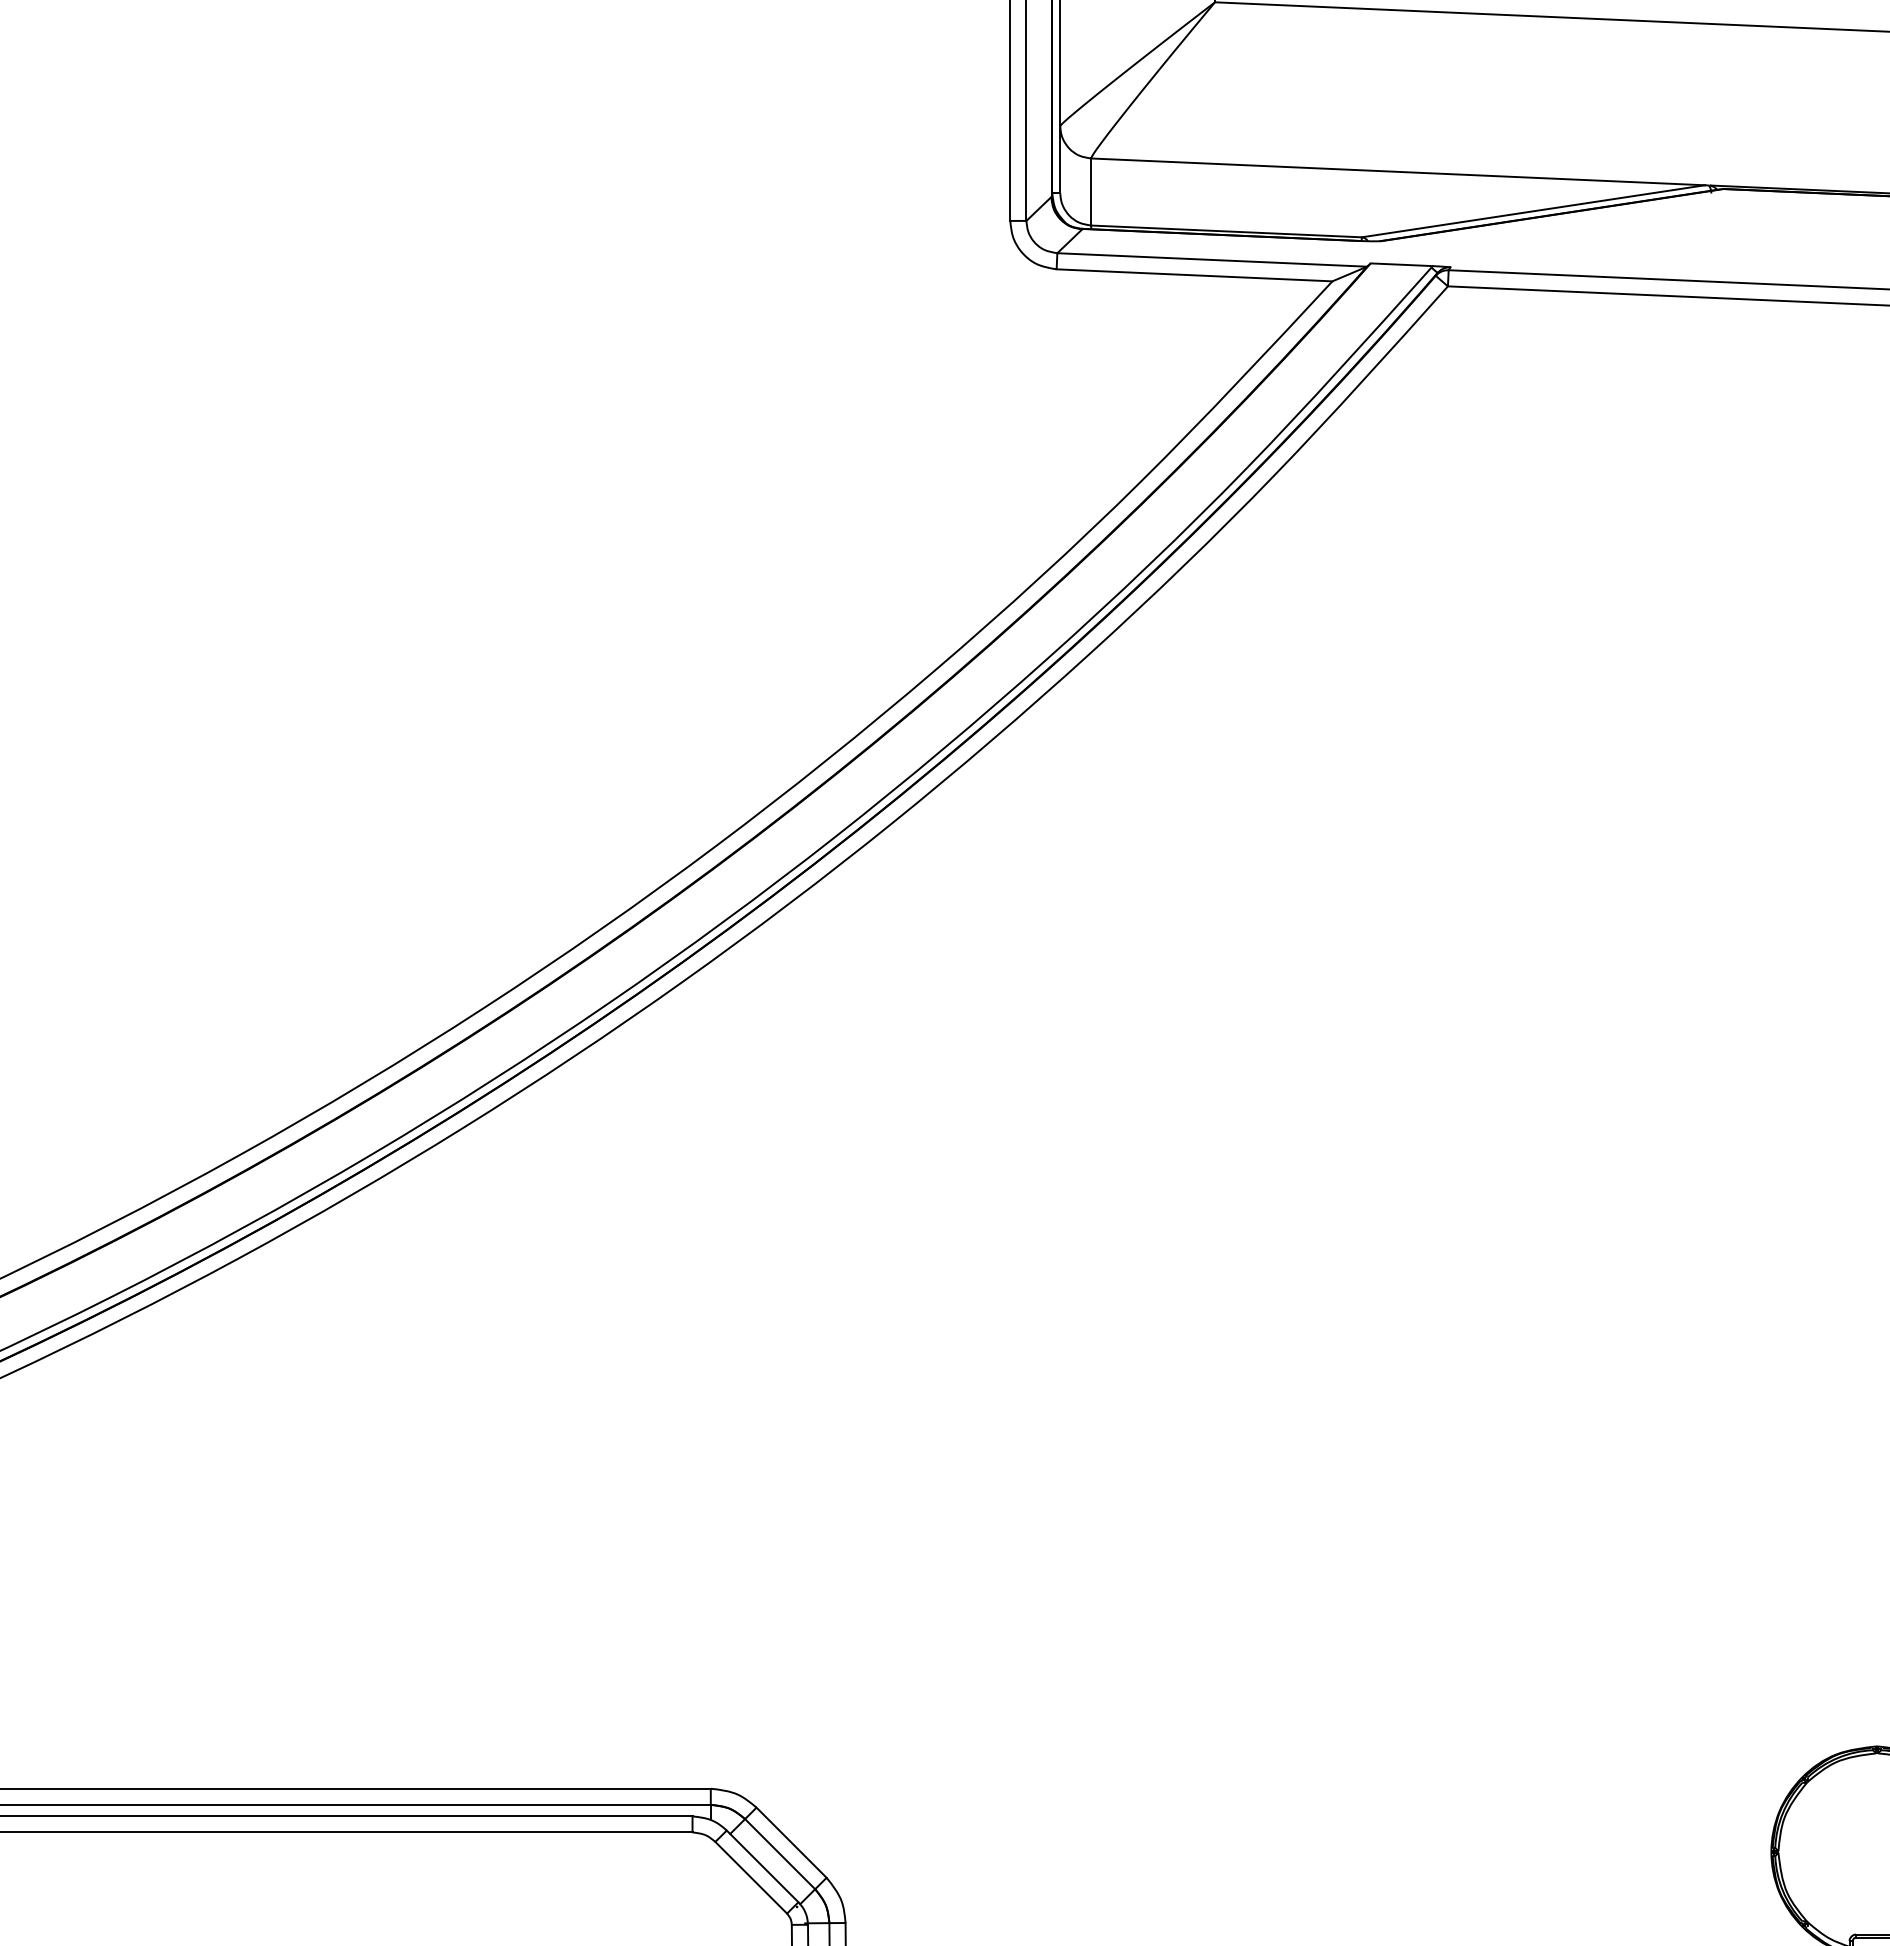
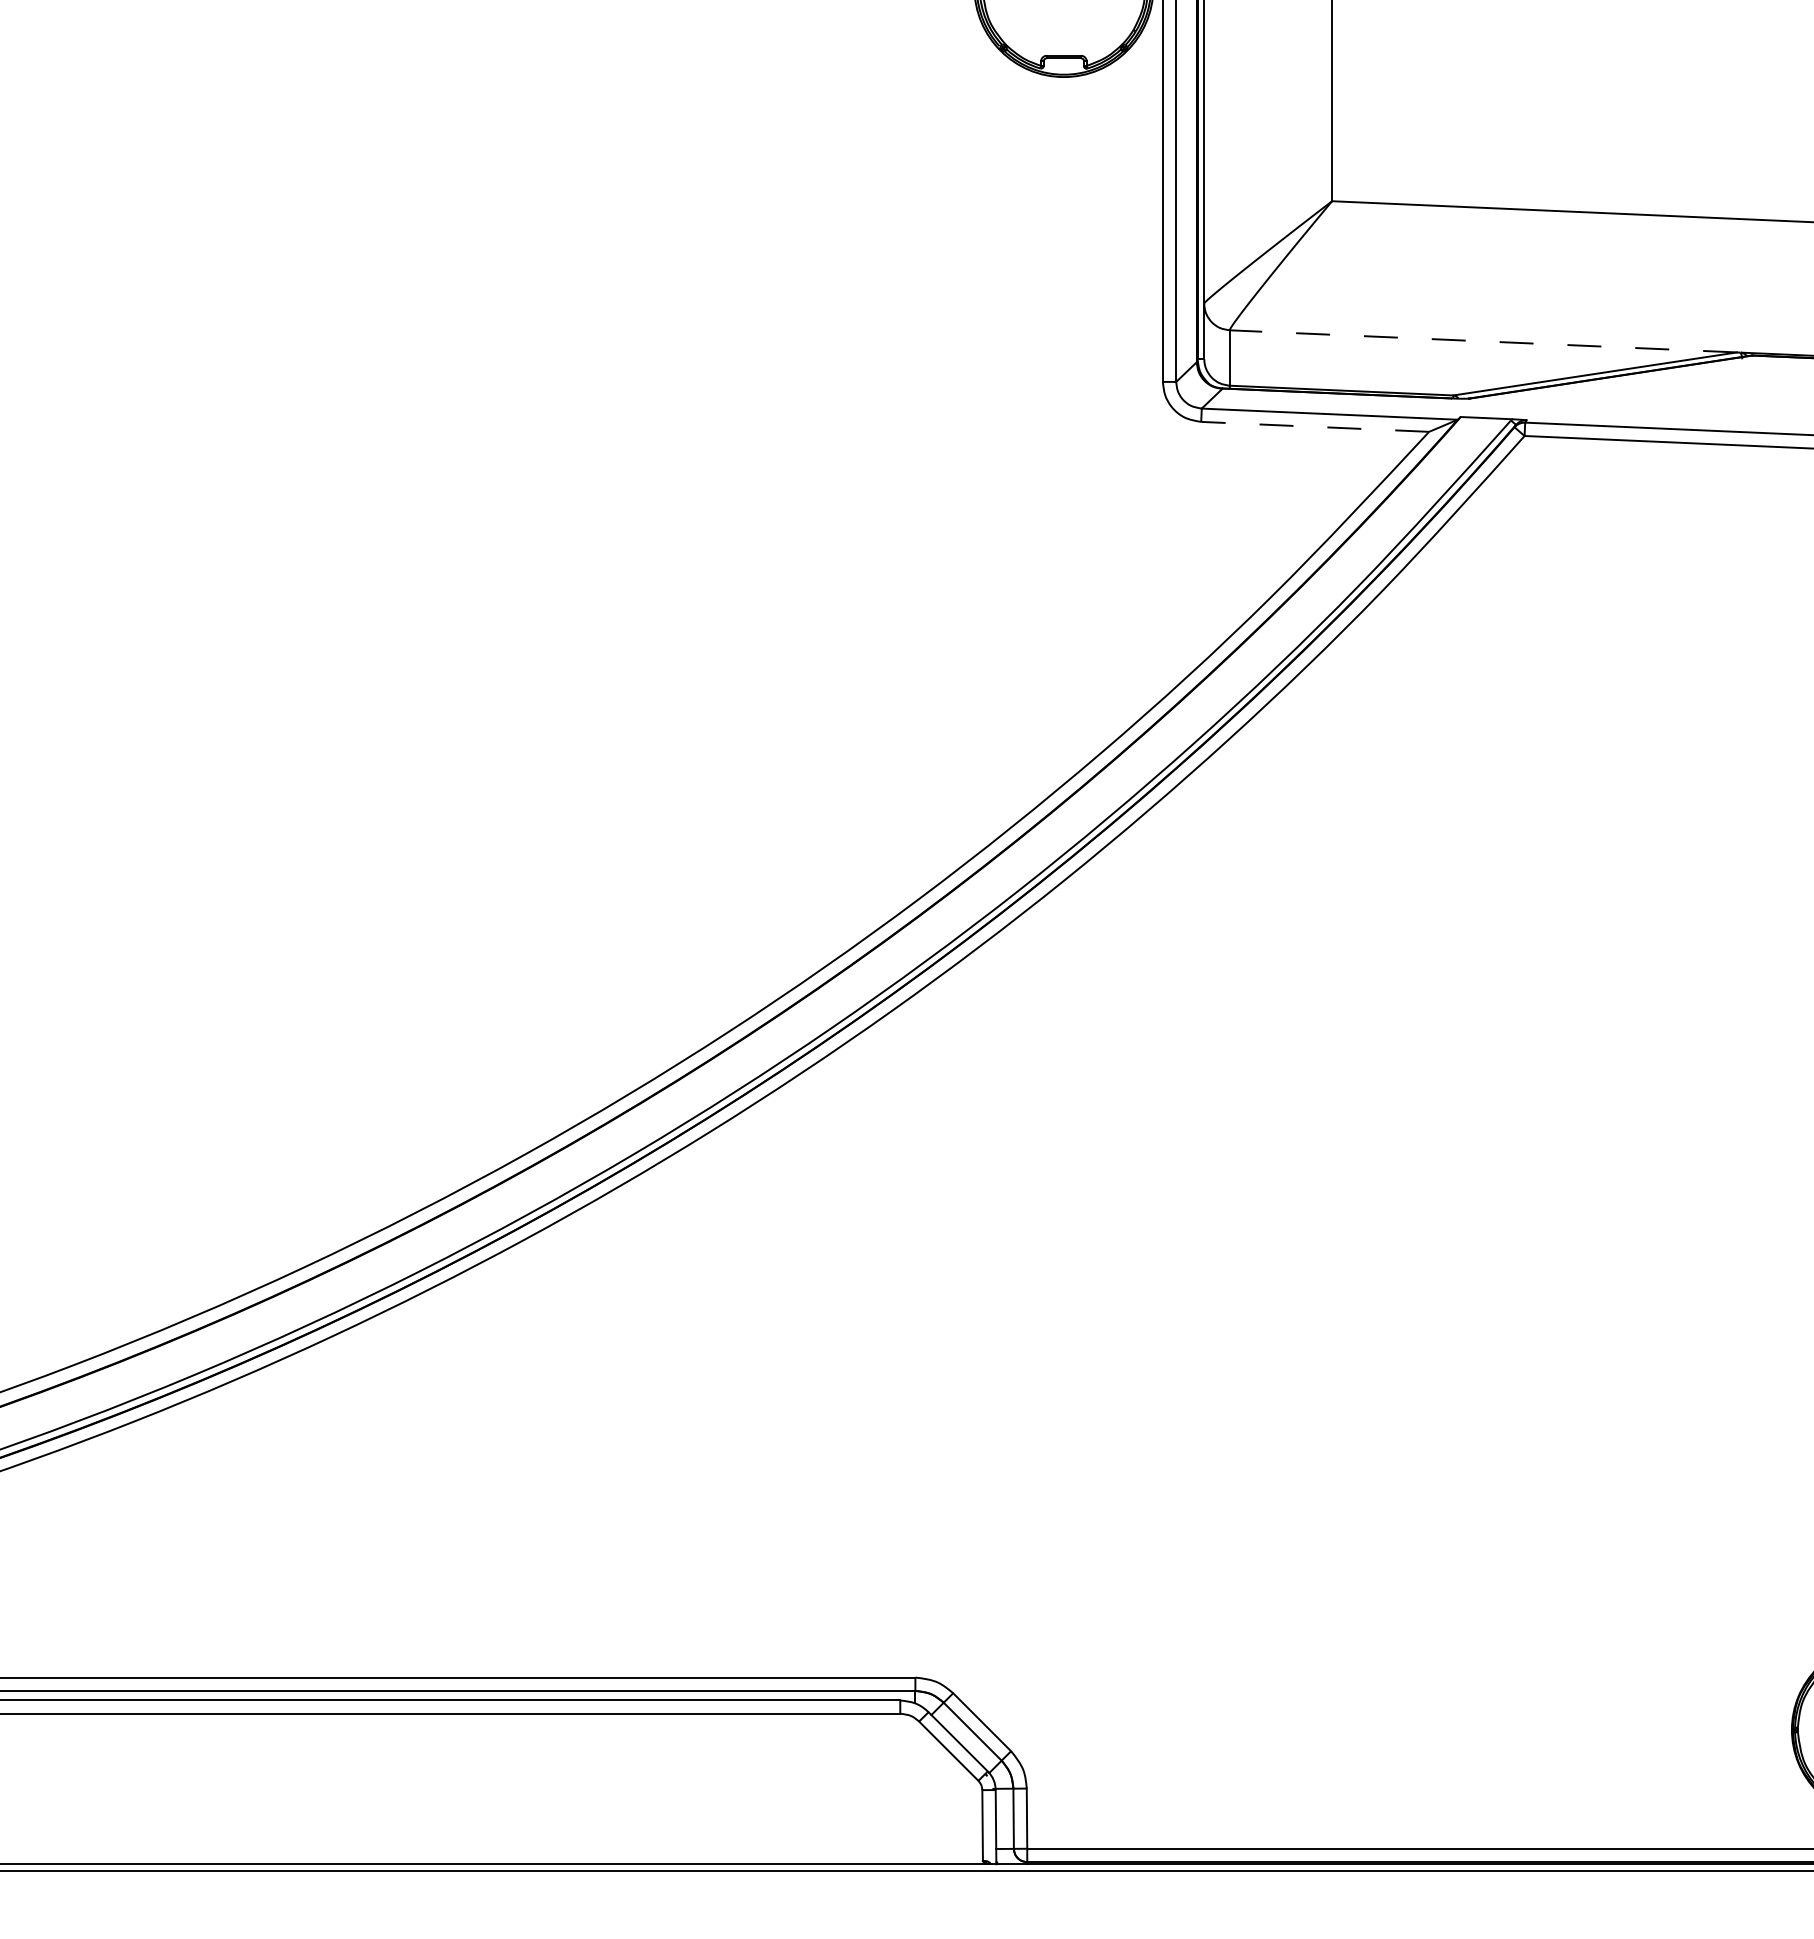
line: (1398, 172) -> (1483, 341), solid -> dashed
line: (1193, 274) -> (1314, 426), solid -> dashed

